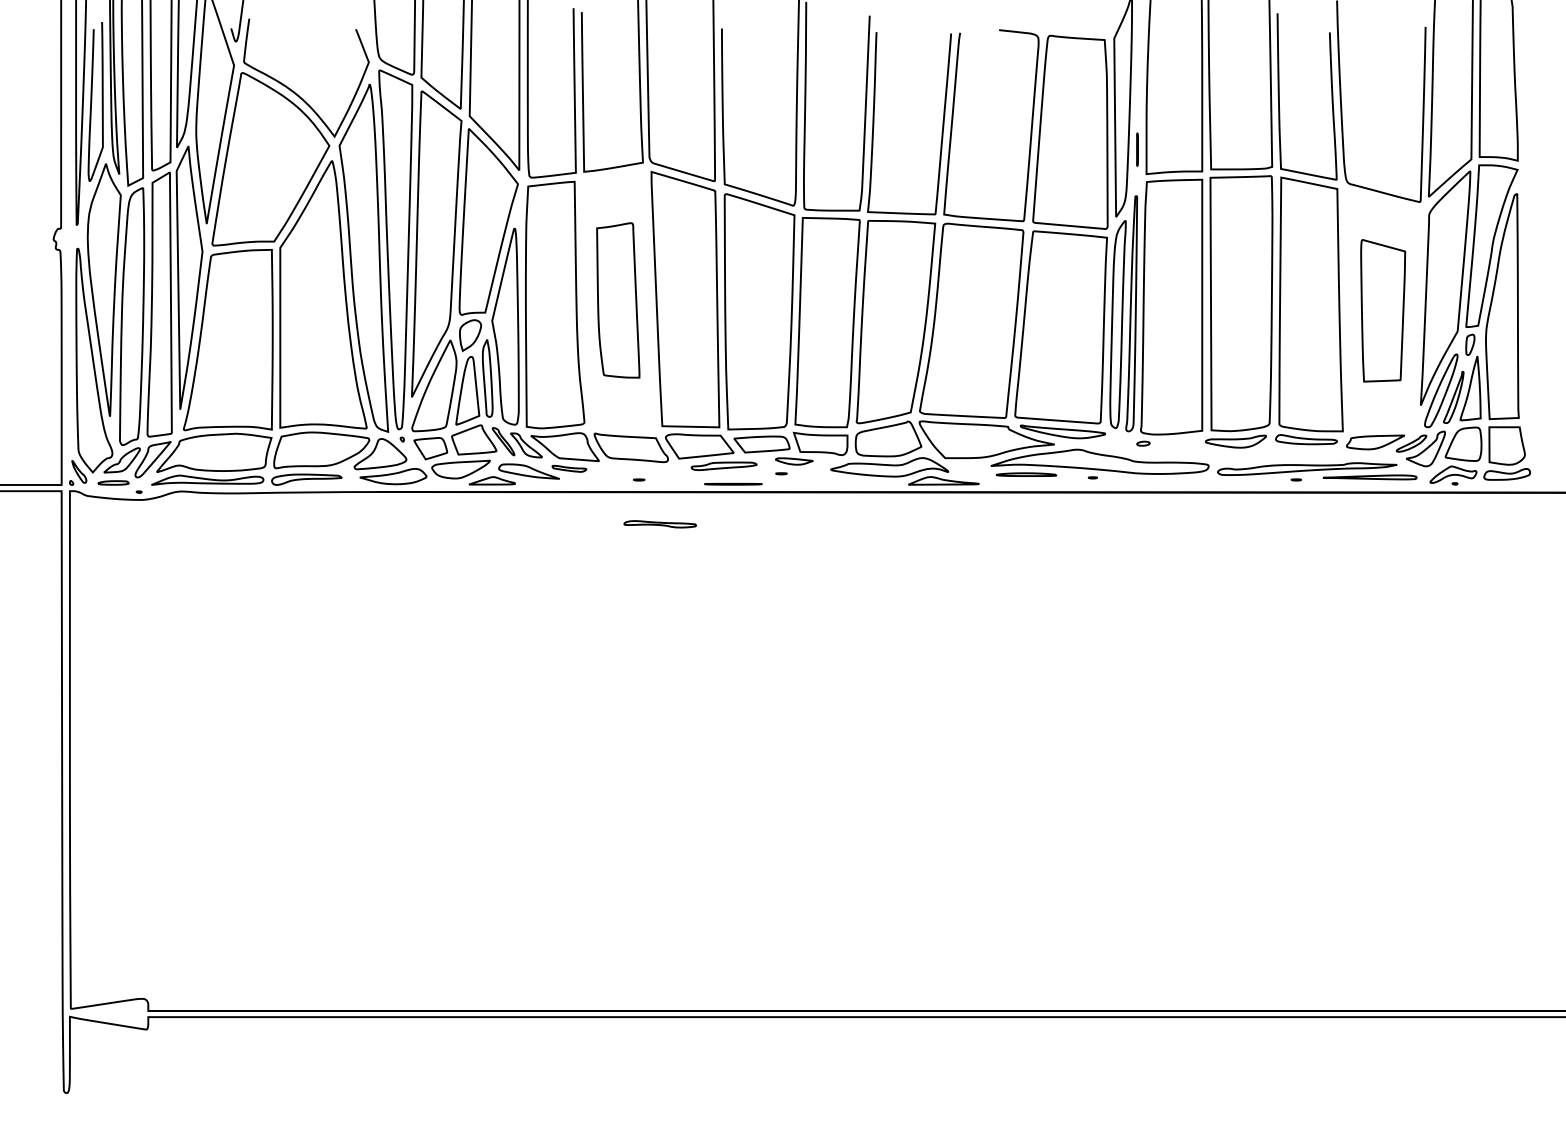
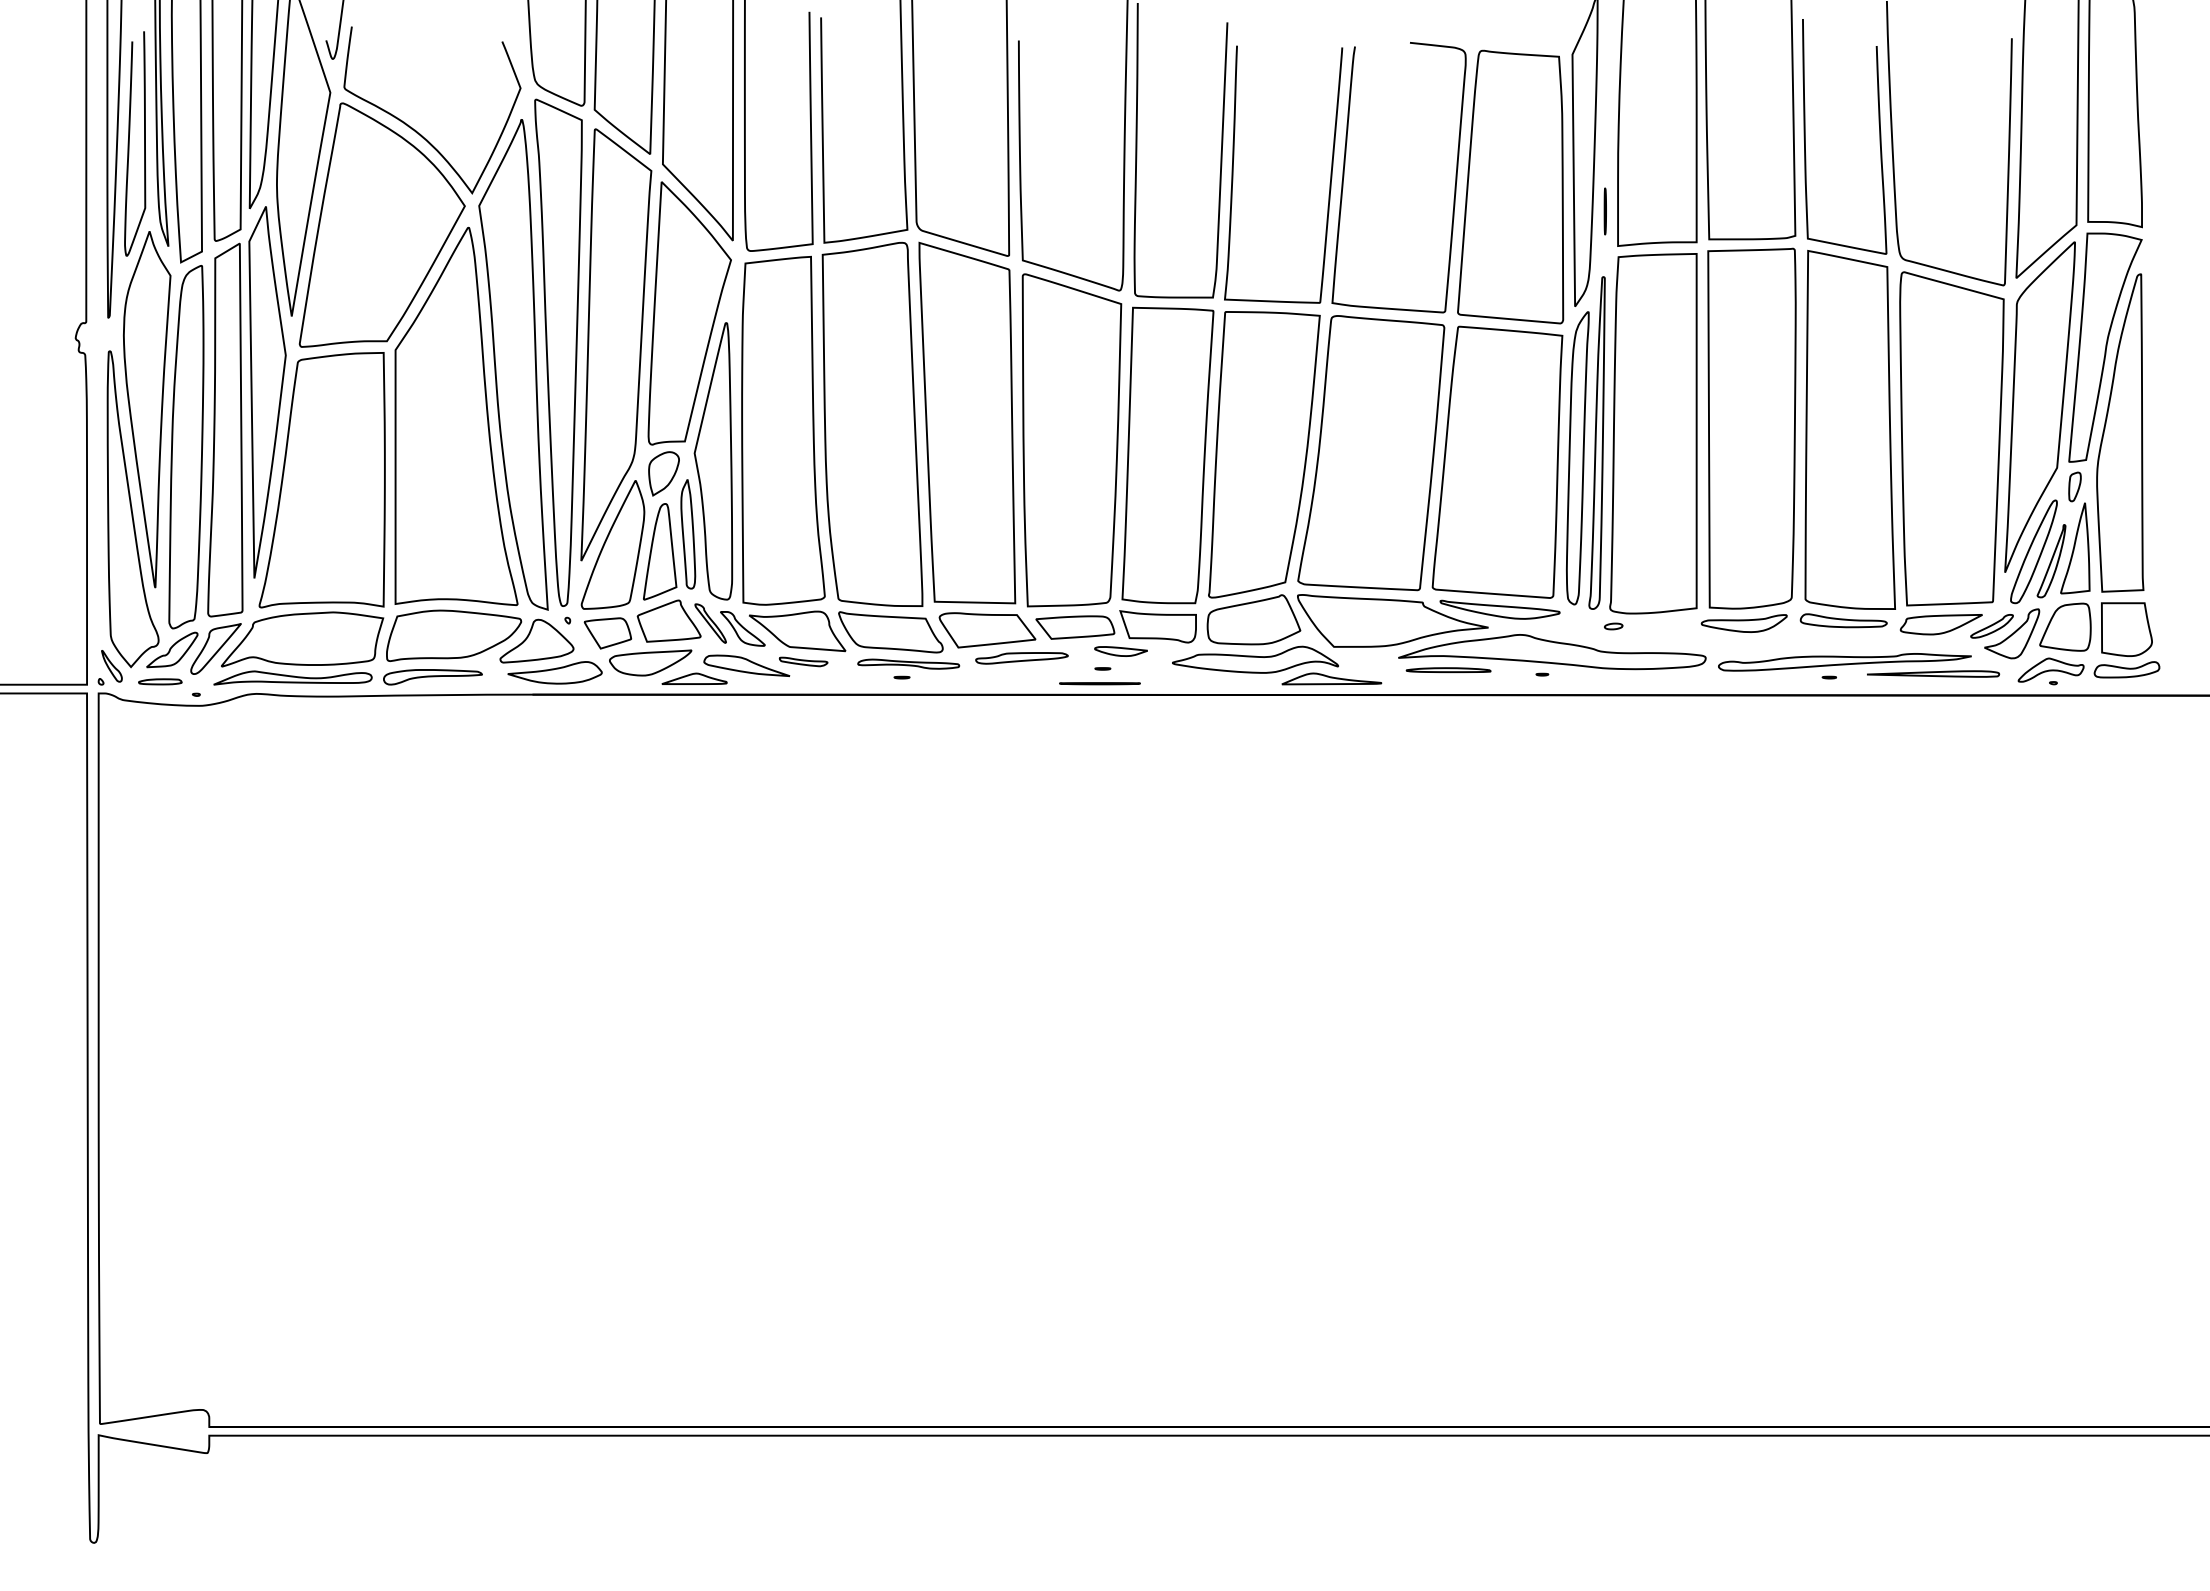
part: (618, 299) -> (872, 423), size x1.67
part: (1382, 310) -> (1951, 438), size x1.67
line: (733, 484) -> (1099, 683), moved
part: (660, 523) -> (908, 663), moved

